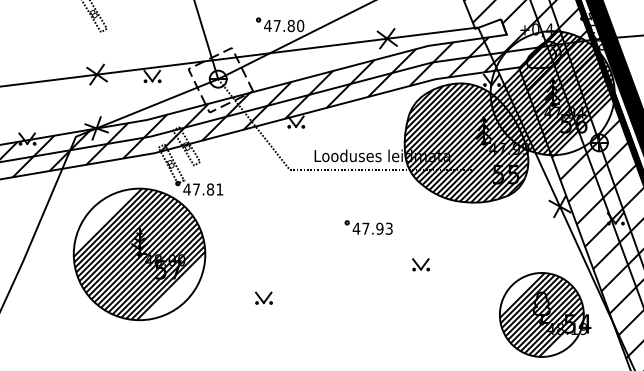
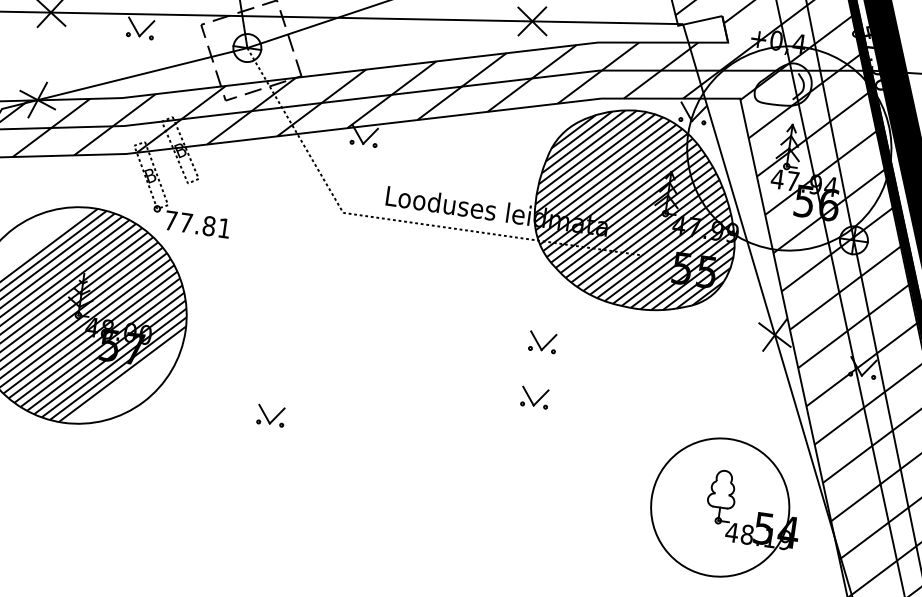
hatch: (552, 93) -> (788, 148), removed
text: (186, 189) -> (170, 220), 47.81 -> 77.81
part: (368, 227) -> (457, 324), removed
part: (420, 230) -> (541, 341), added
hatch: (541, 314) -> (719, 506), removed

